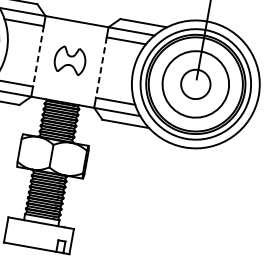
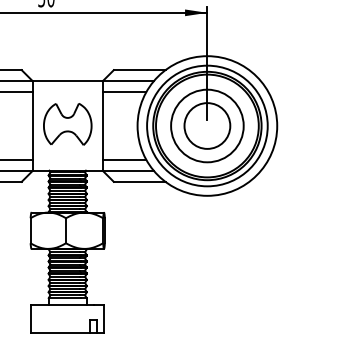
line: (38, 56) -> (32, 126), dashed -> solid
part: (69, 60) -> (67, 124), size x1.43
line: (101, 68) -> (102, 126), dashed -> solid
circle: (196, 83) -> (207, 125), size x1.43

